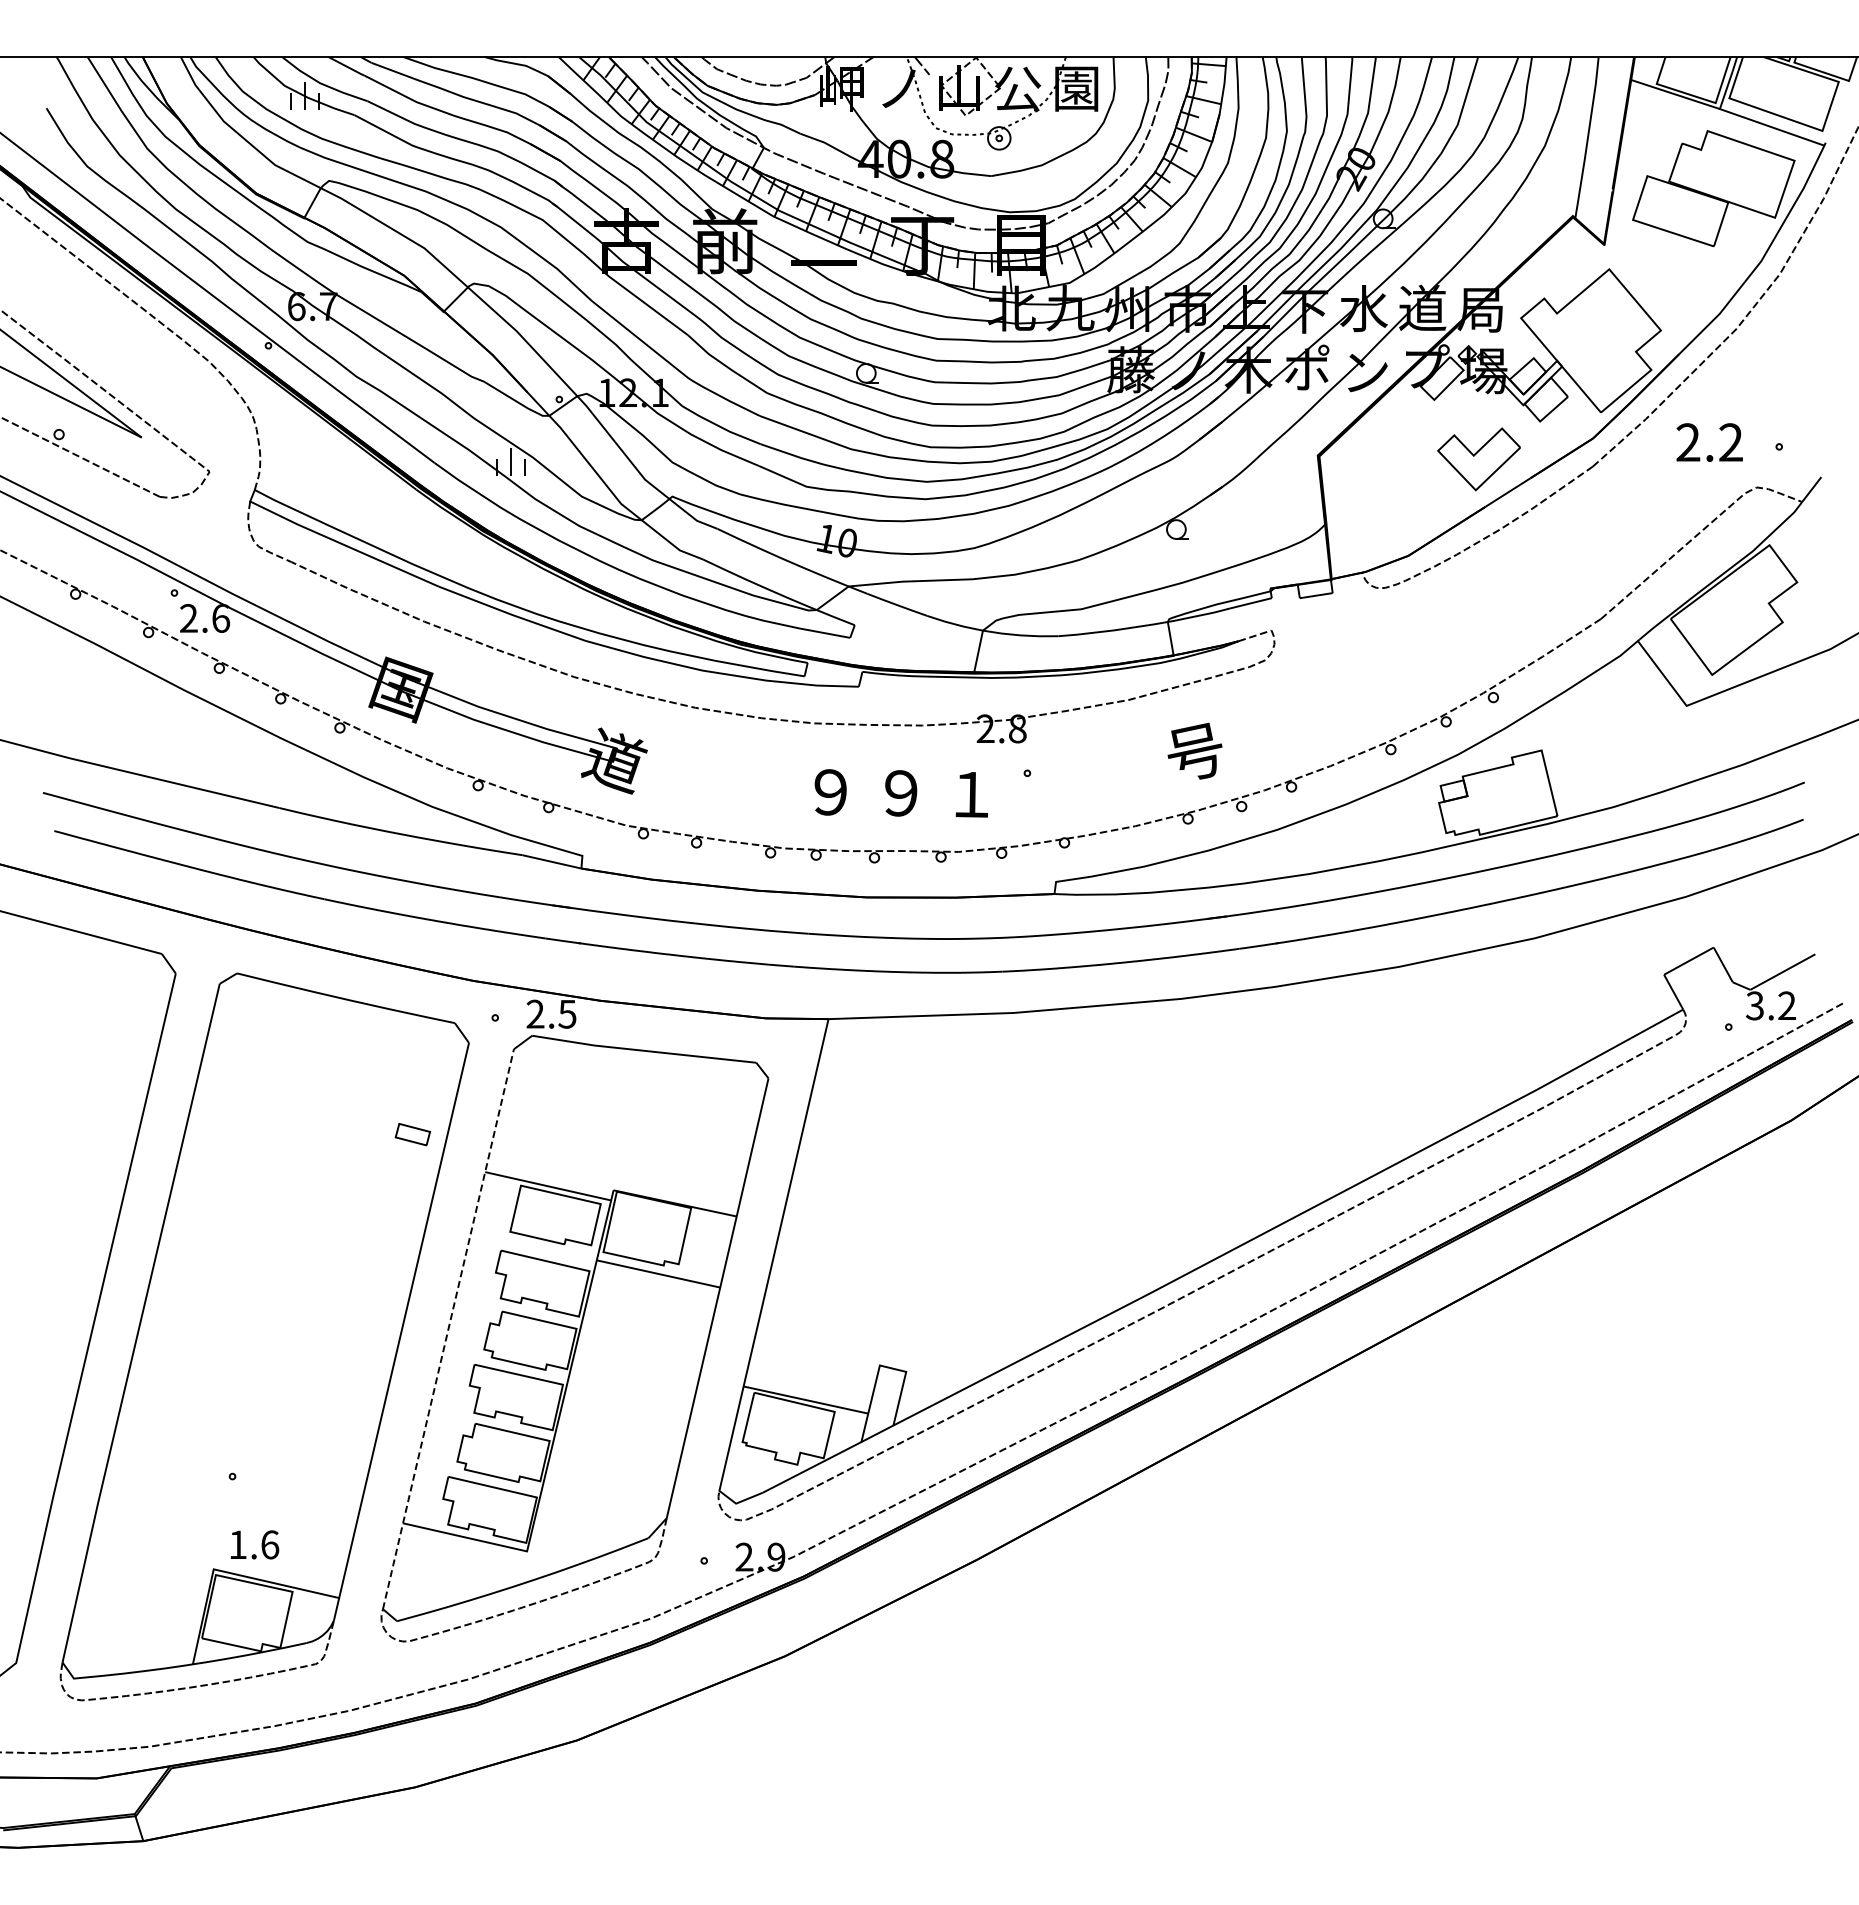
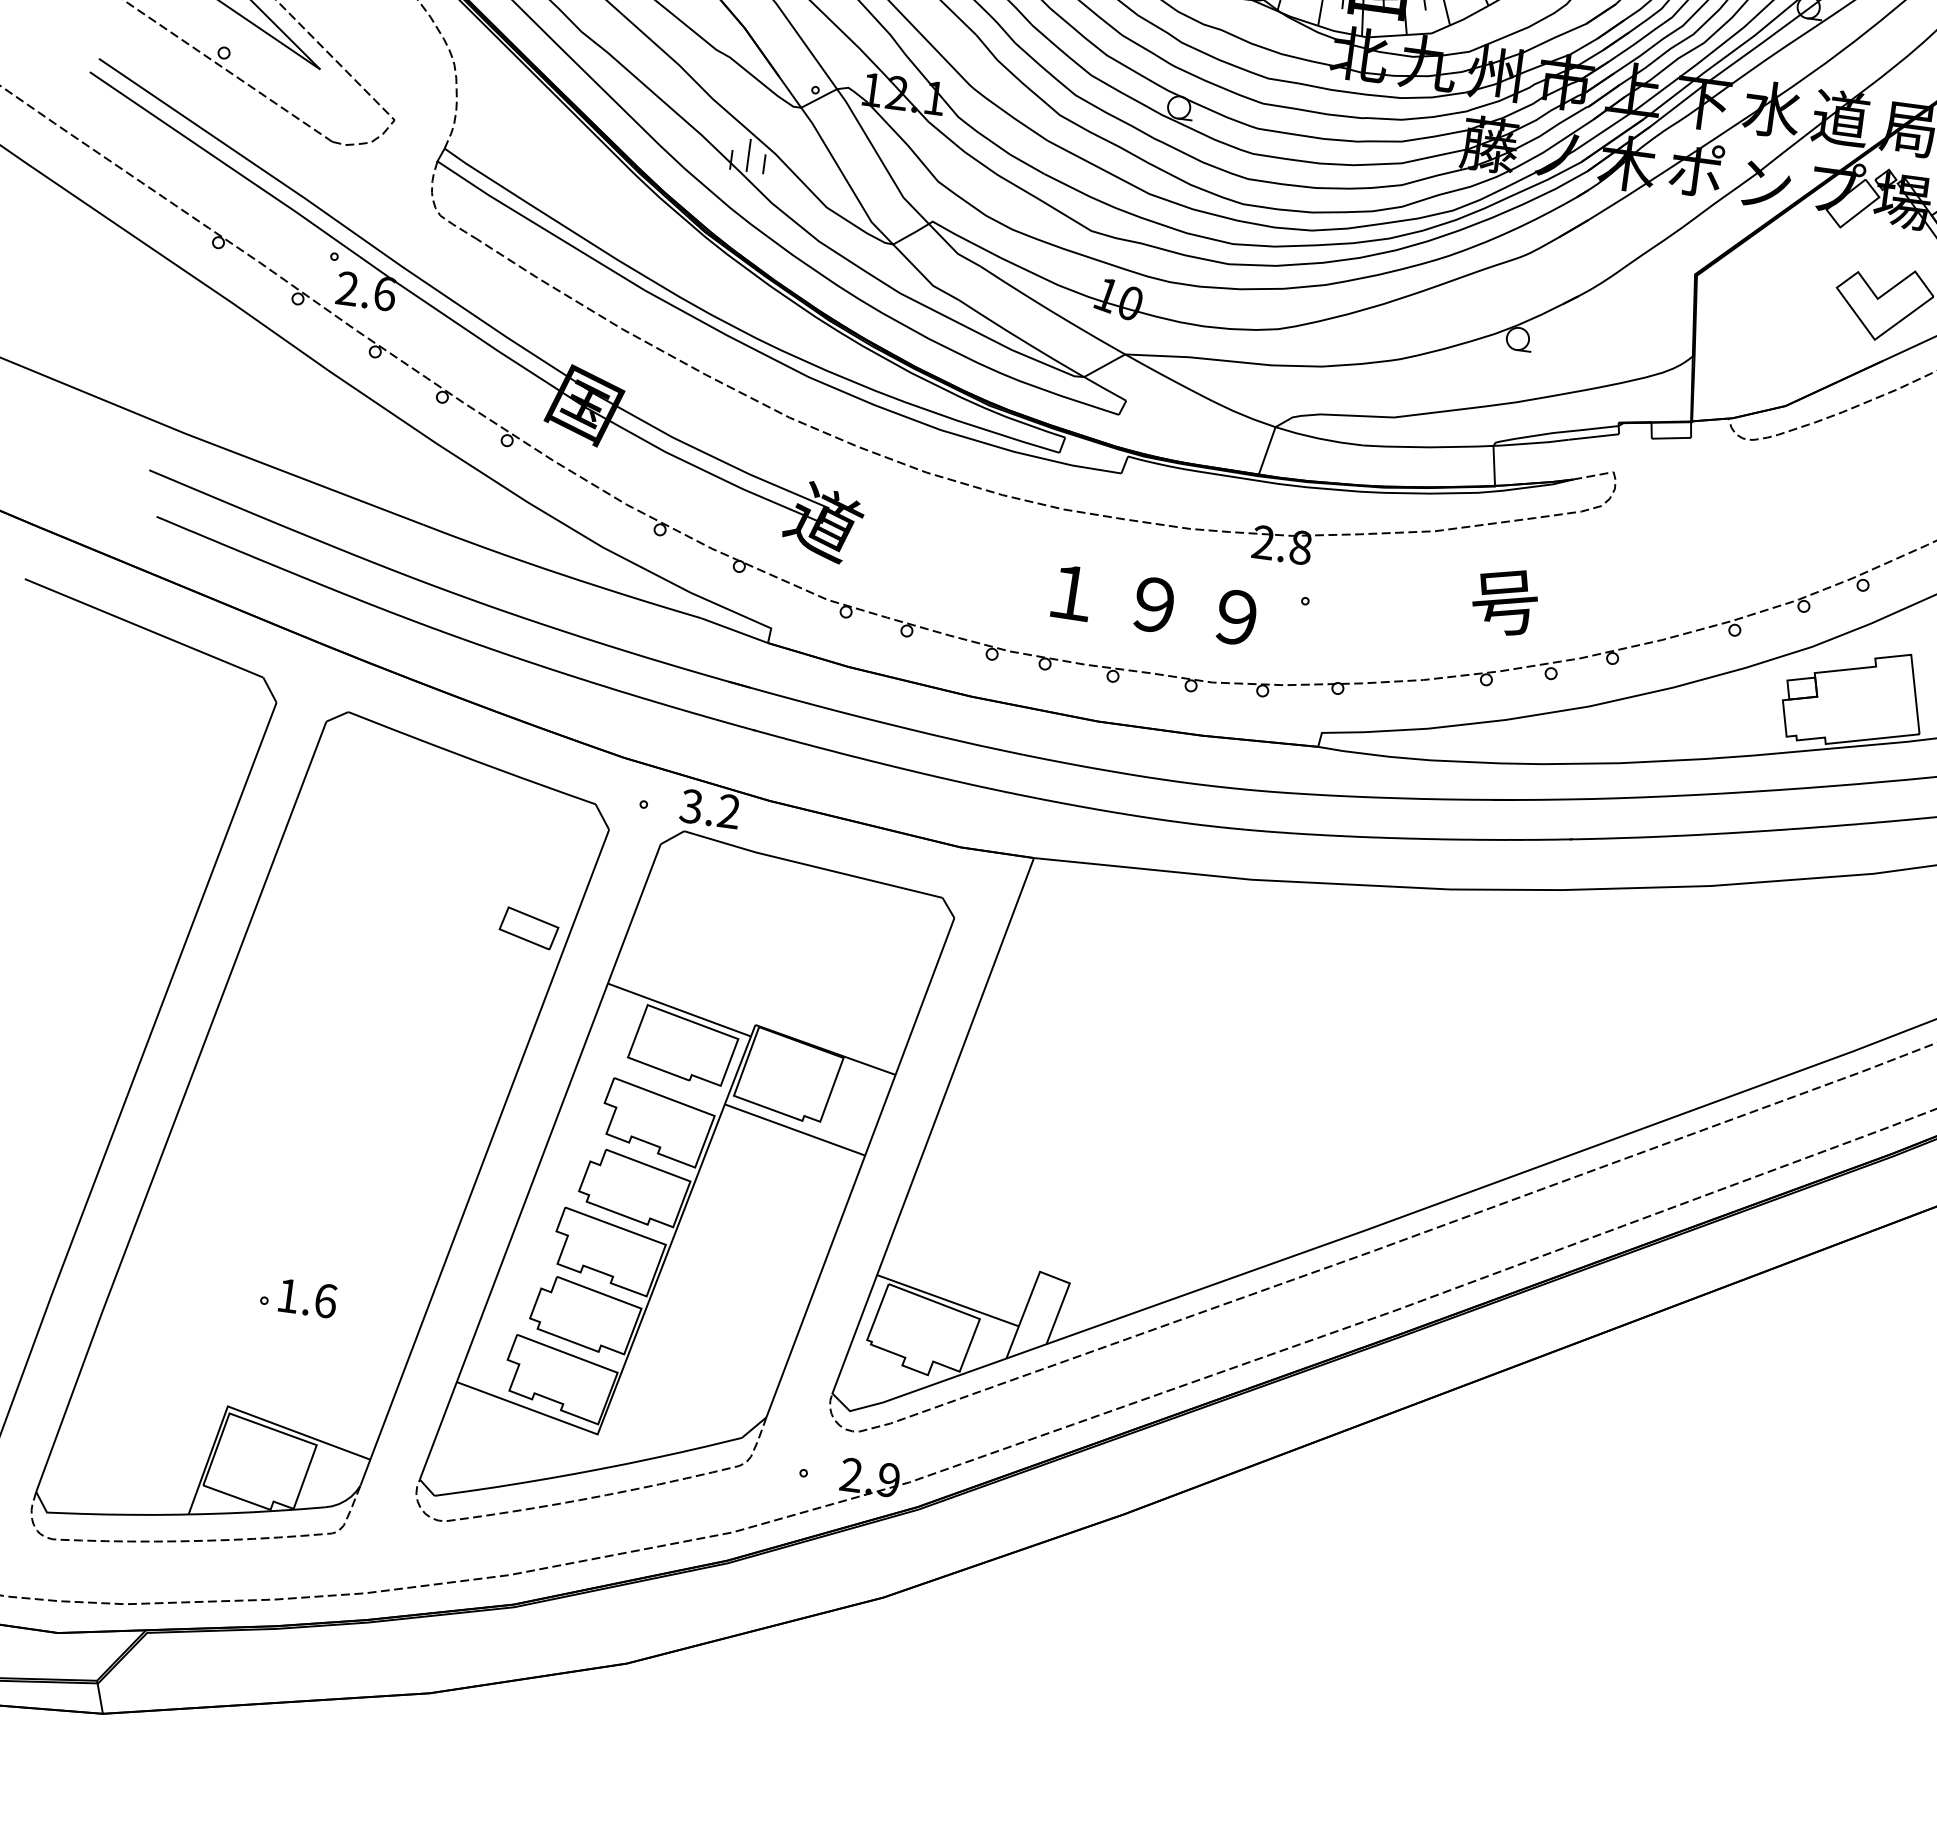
text: (830, 792) -> (1071, 592), ９ -> １
text: (971, 794) -> (1236, 617), １ -> ９
text: (551, 1013) -> (710, 808), 2.5 -> 3.2
part: (412, 1134) -> (528, 928), size x1.43
line: (448, 1328) -> (540, 1161), dashed -> solid
text: (255, 1544) -> (308, 1298), moved

